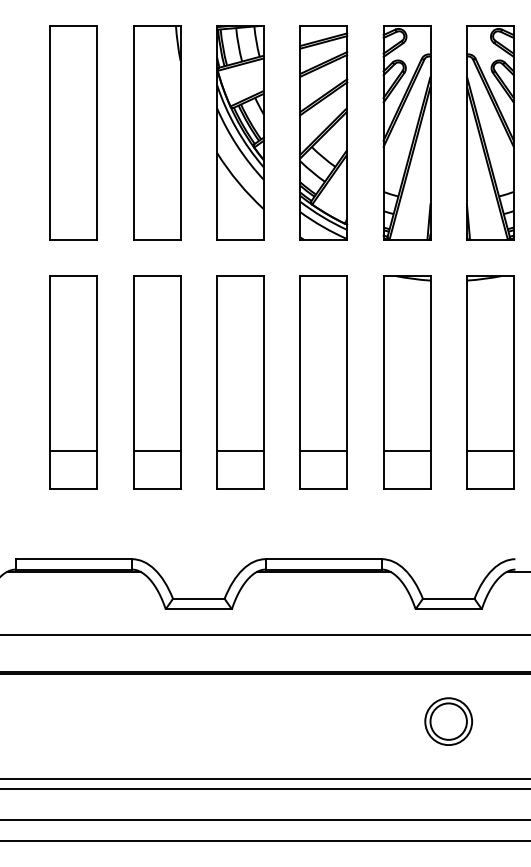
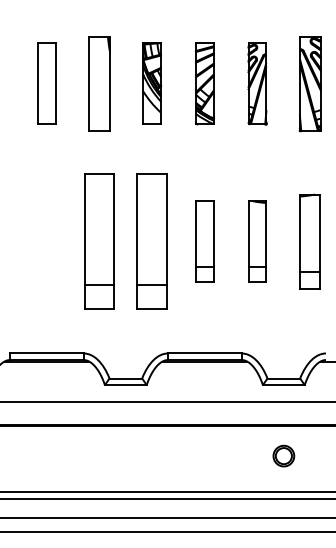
part: (73, 132) -> (46, 83), size x0.6
part: (157, 132) -> (99, 83), size x0.7
part: (239, 132) -> (151, 83), size x0.6
part: (323, 132) -> (204, 83), size x0.6
part: (407, 132) -> (257, 83), size x0.6
part: (490, 132) -> (310, 83), size x0.7
part: (73, 382) -> (46, 241), removed
part: (323, 382) -> (204, 241), size x0.6
part: (407, 382) -> (257, 241), size x0.6
part: (489, 382) -> (309, 241), size x0.7
part: (448, 720) -> (283, 455), size x0.7

